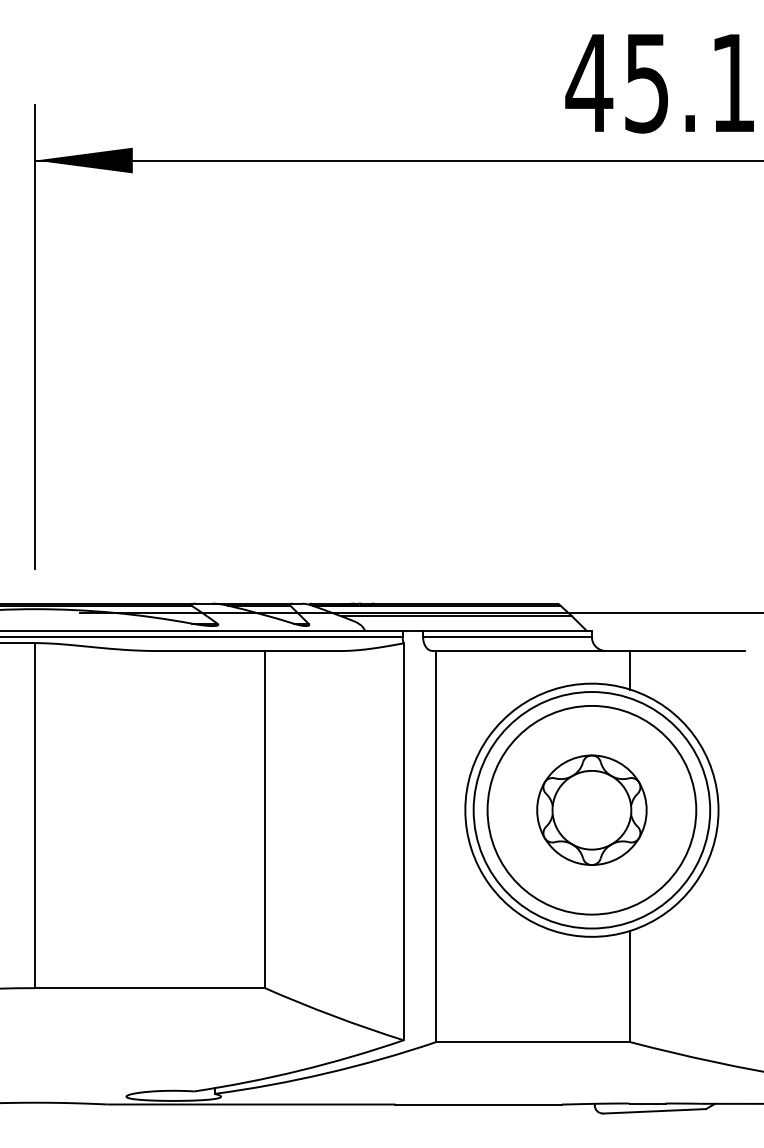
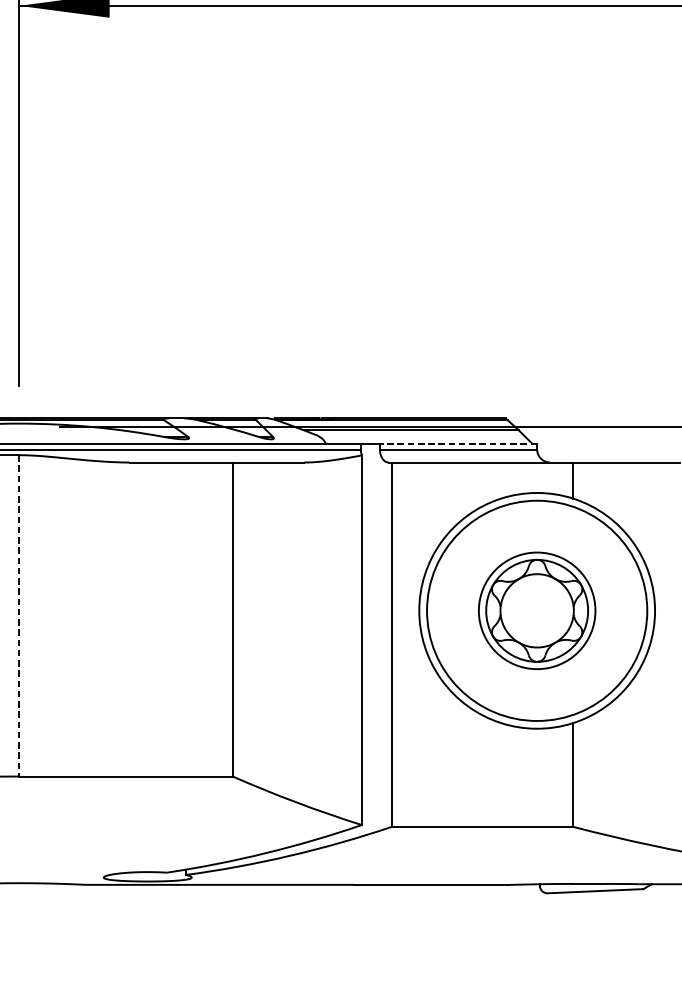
line: (507, 631) -> (458, 444), solid -> dashed
circle: (591, 809) -> (536, 610), size x0.6
line: (35, 815) -> (19, 615), solid -> dashed

